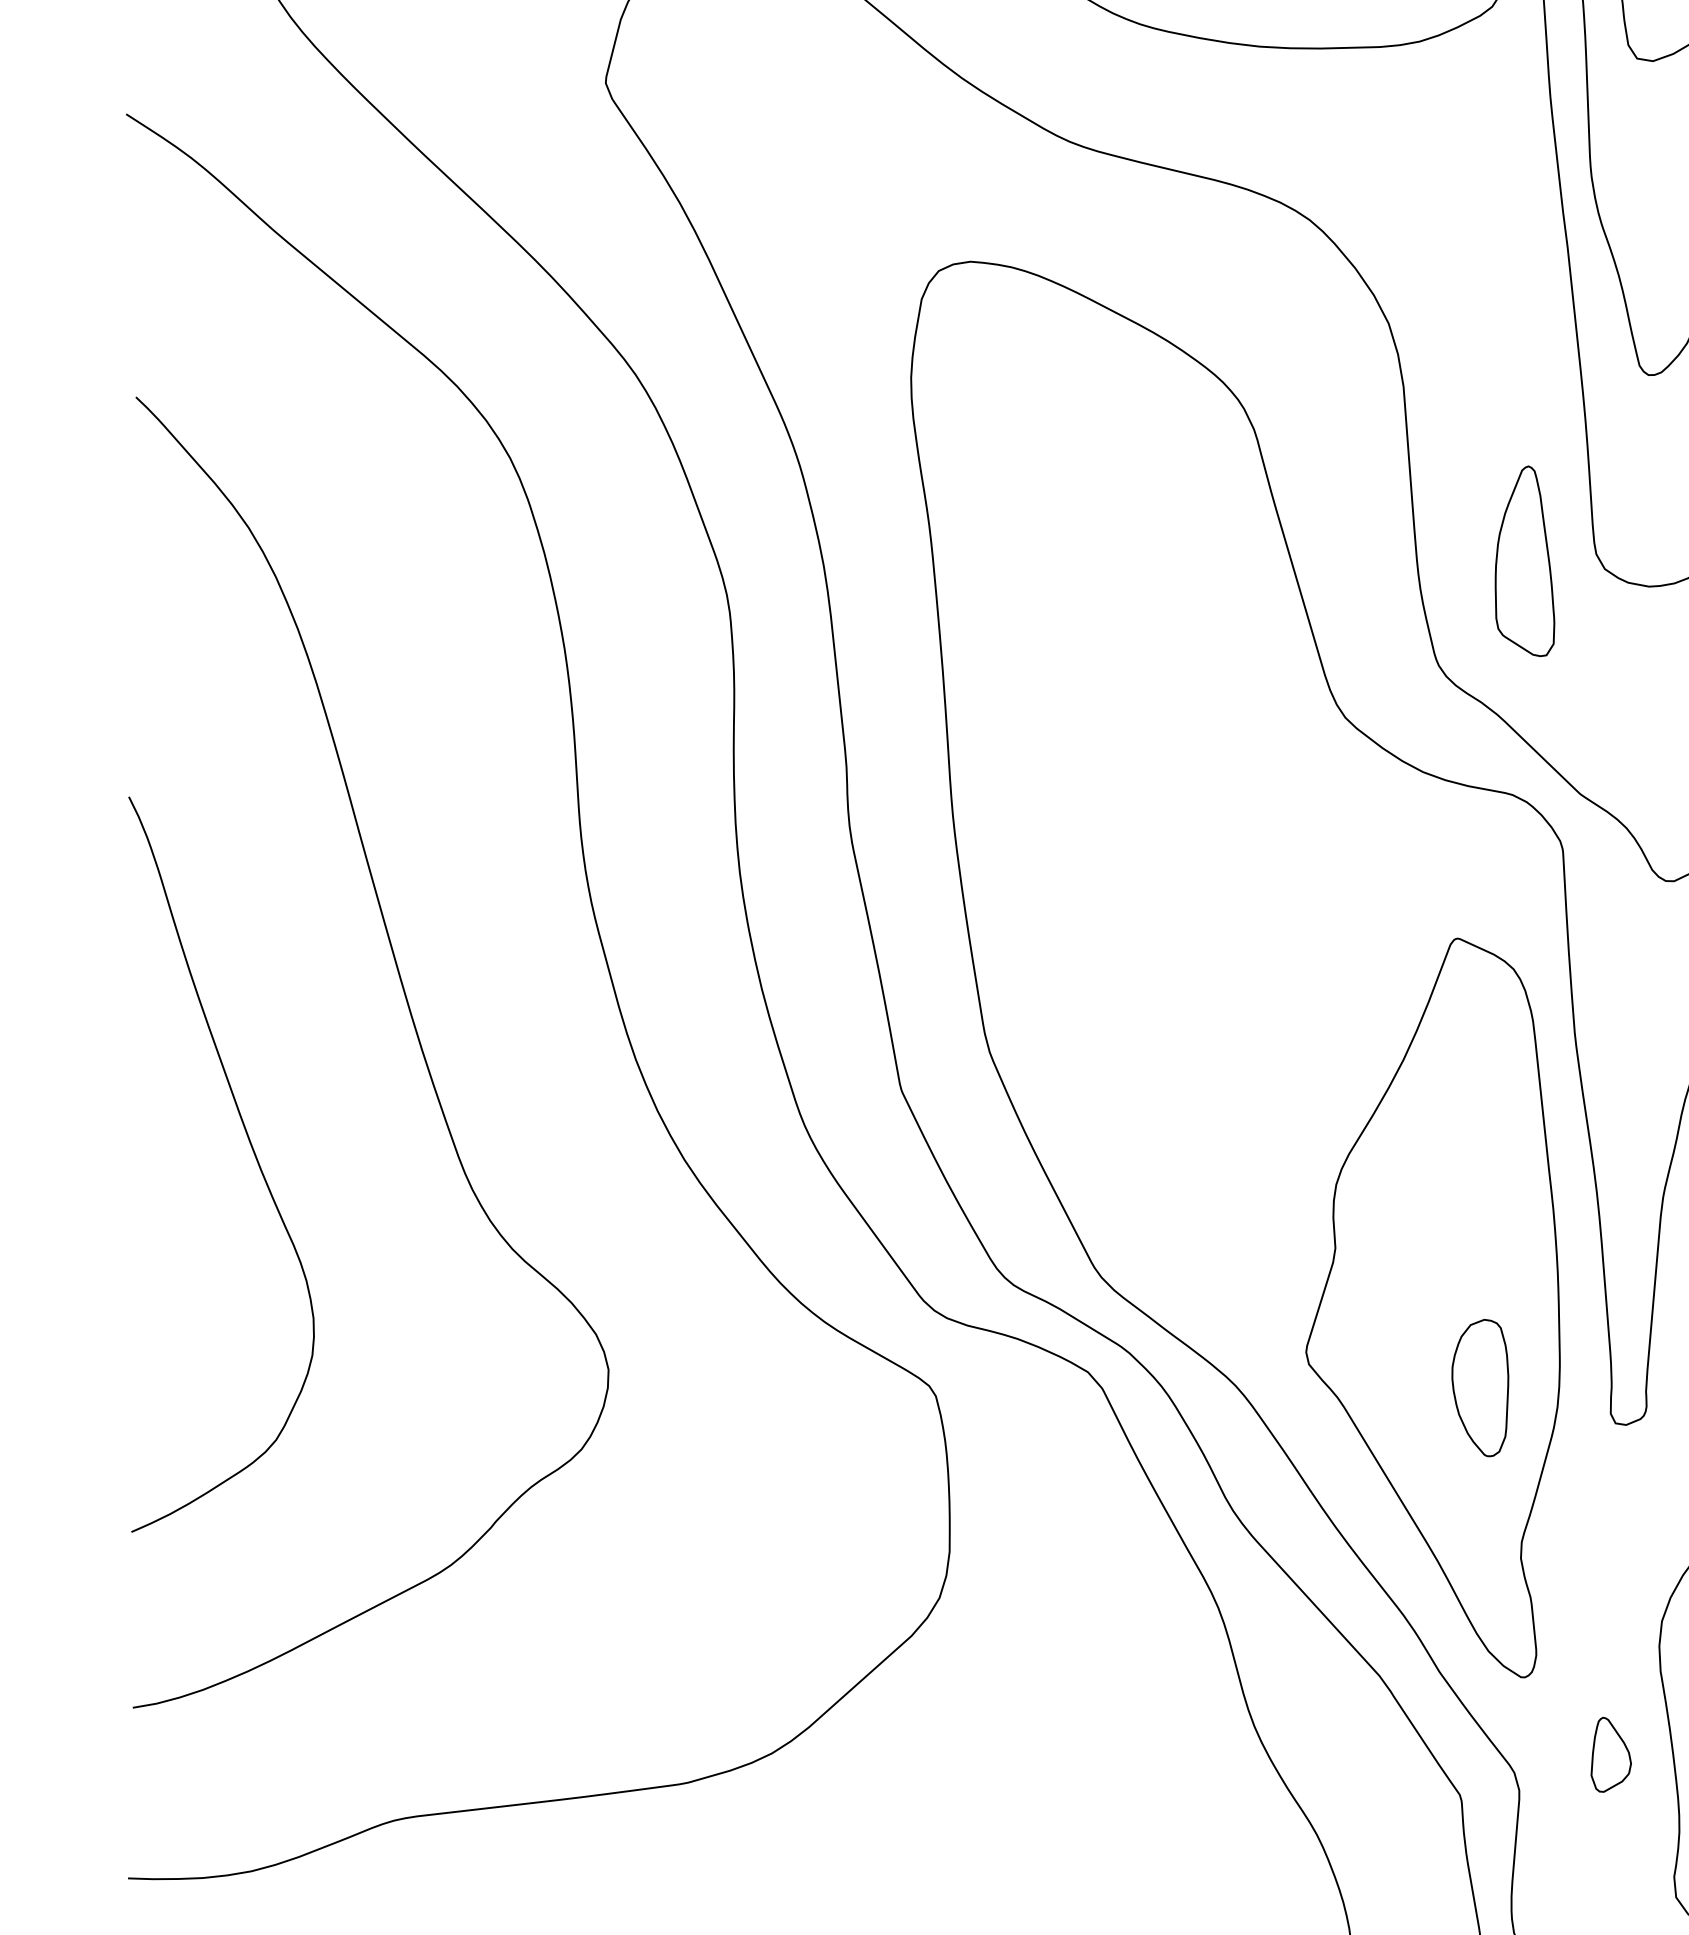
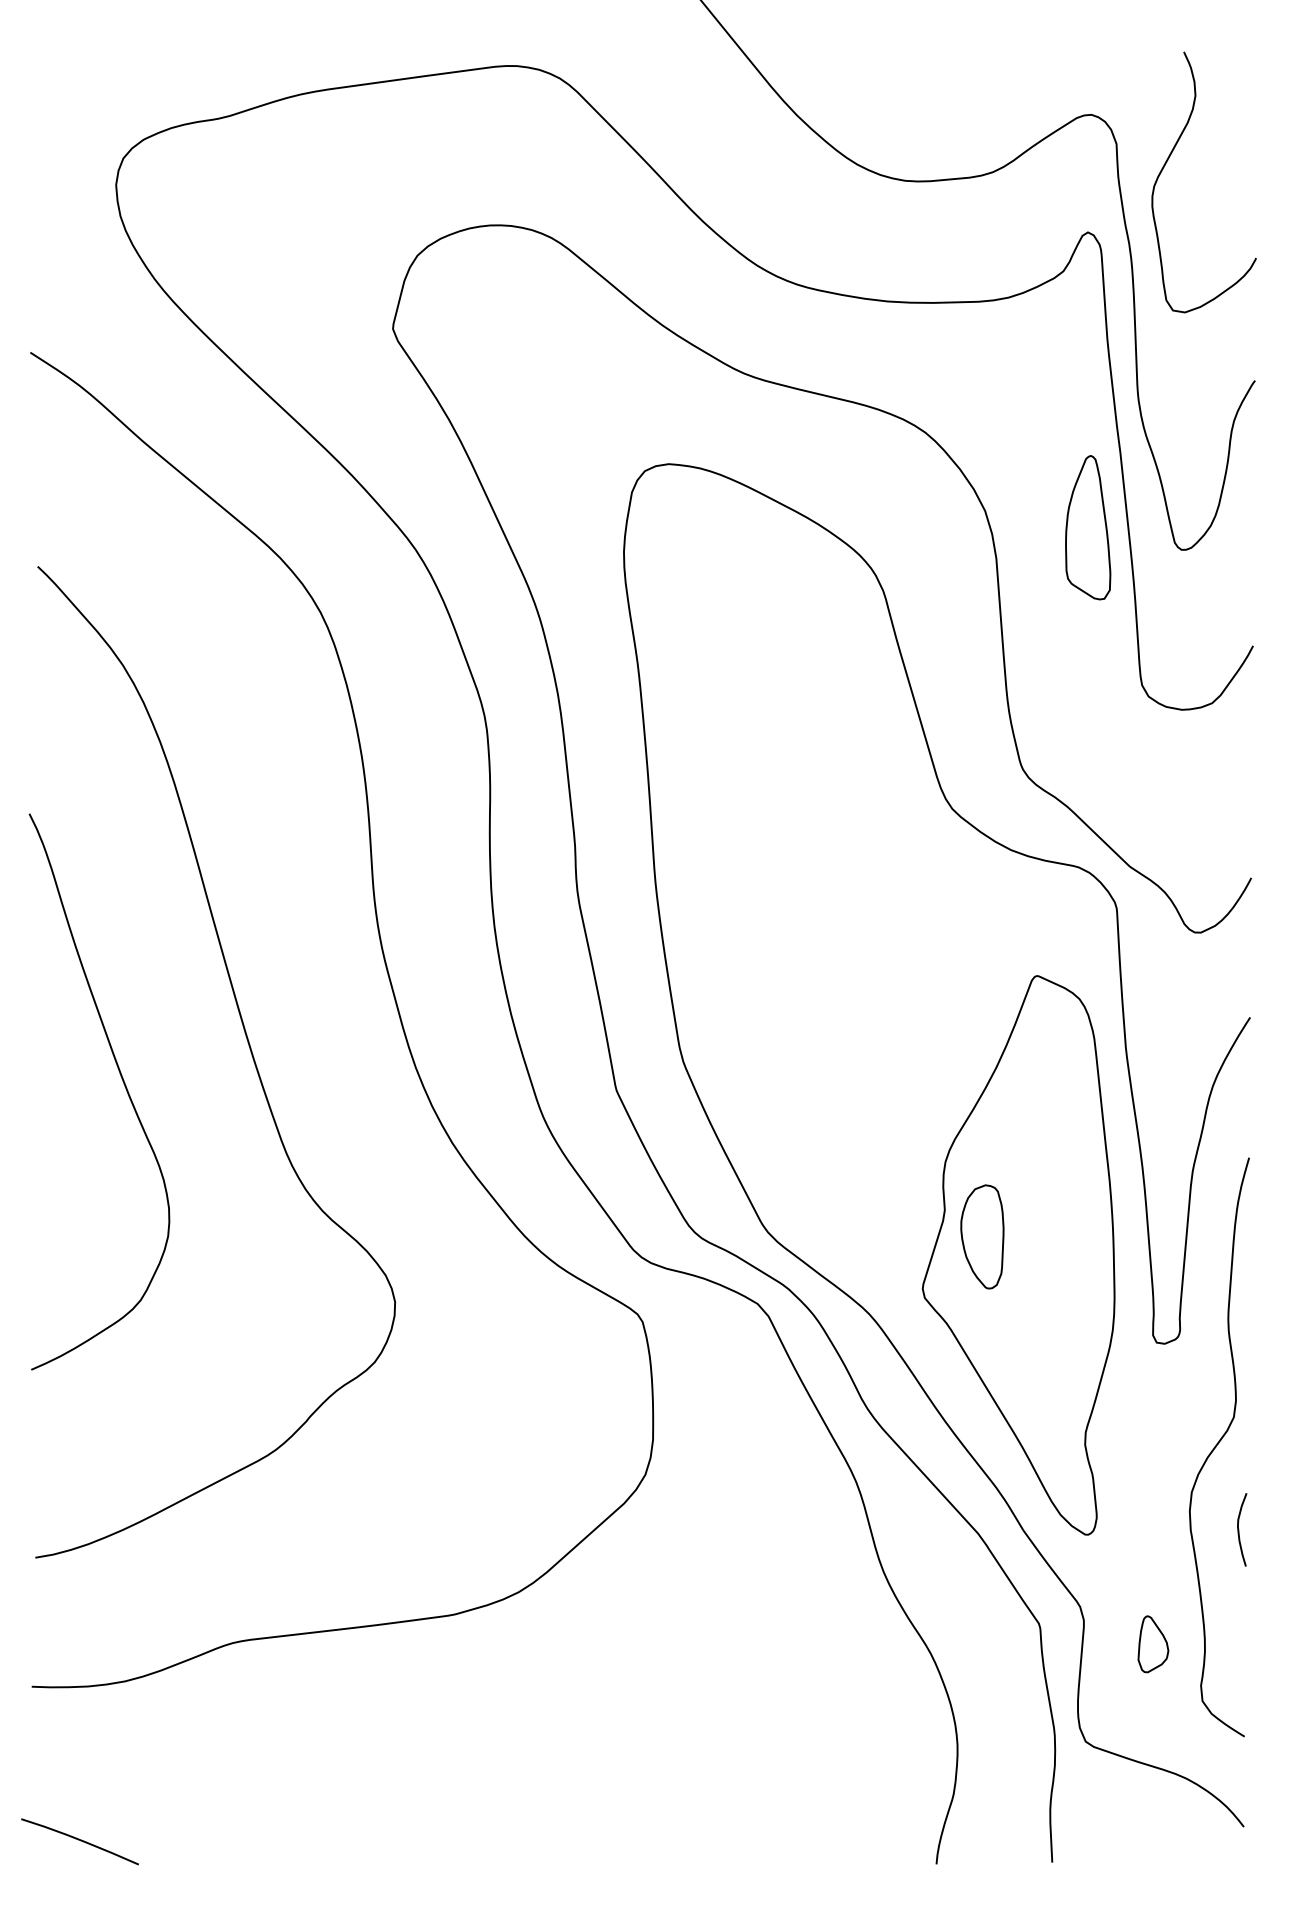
part: (1525, 561) -> (1088, 527), moved
curve: (253, 1154) -> (123, 1084), moved
part: (1480, 1387) -> (982, 1236), moved
part: (1611, 1755) -> (1153, 1644), moved

